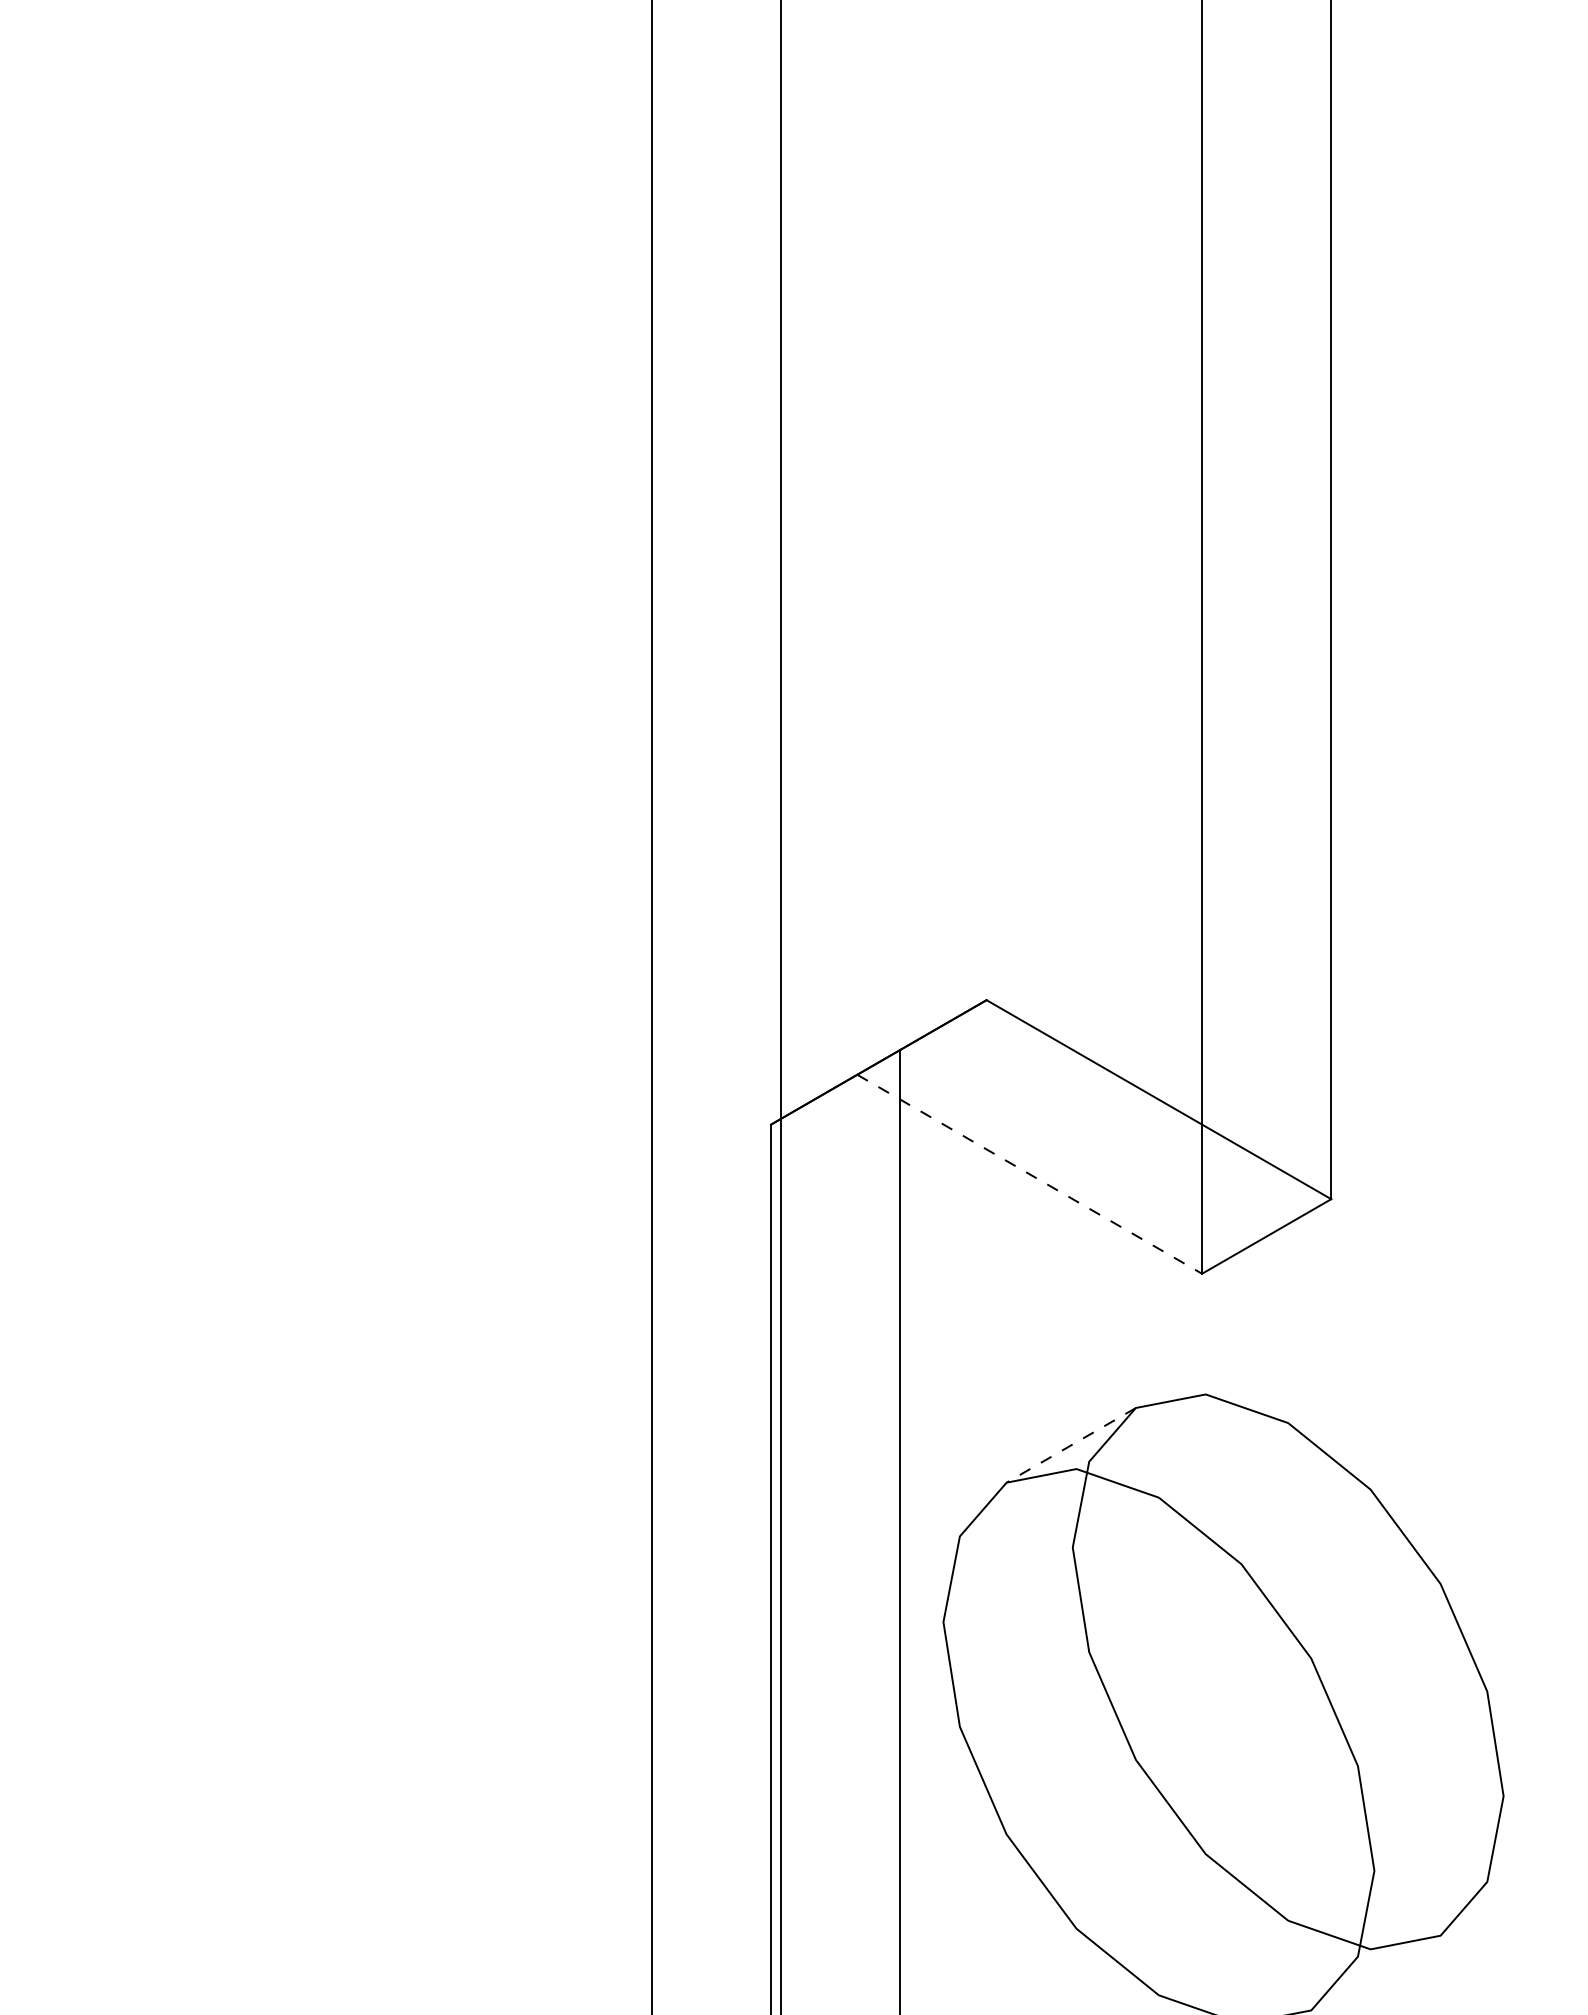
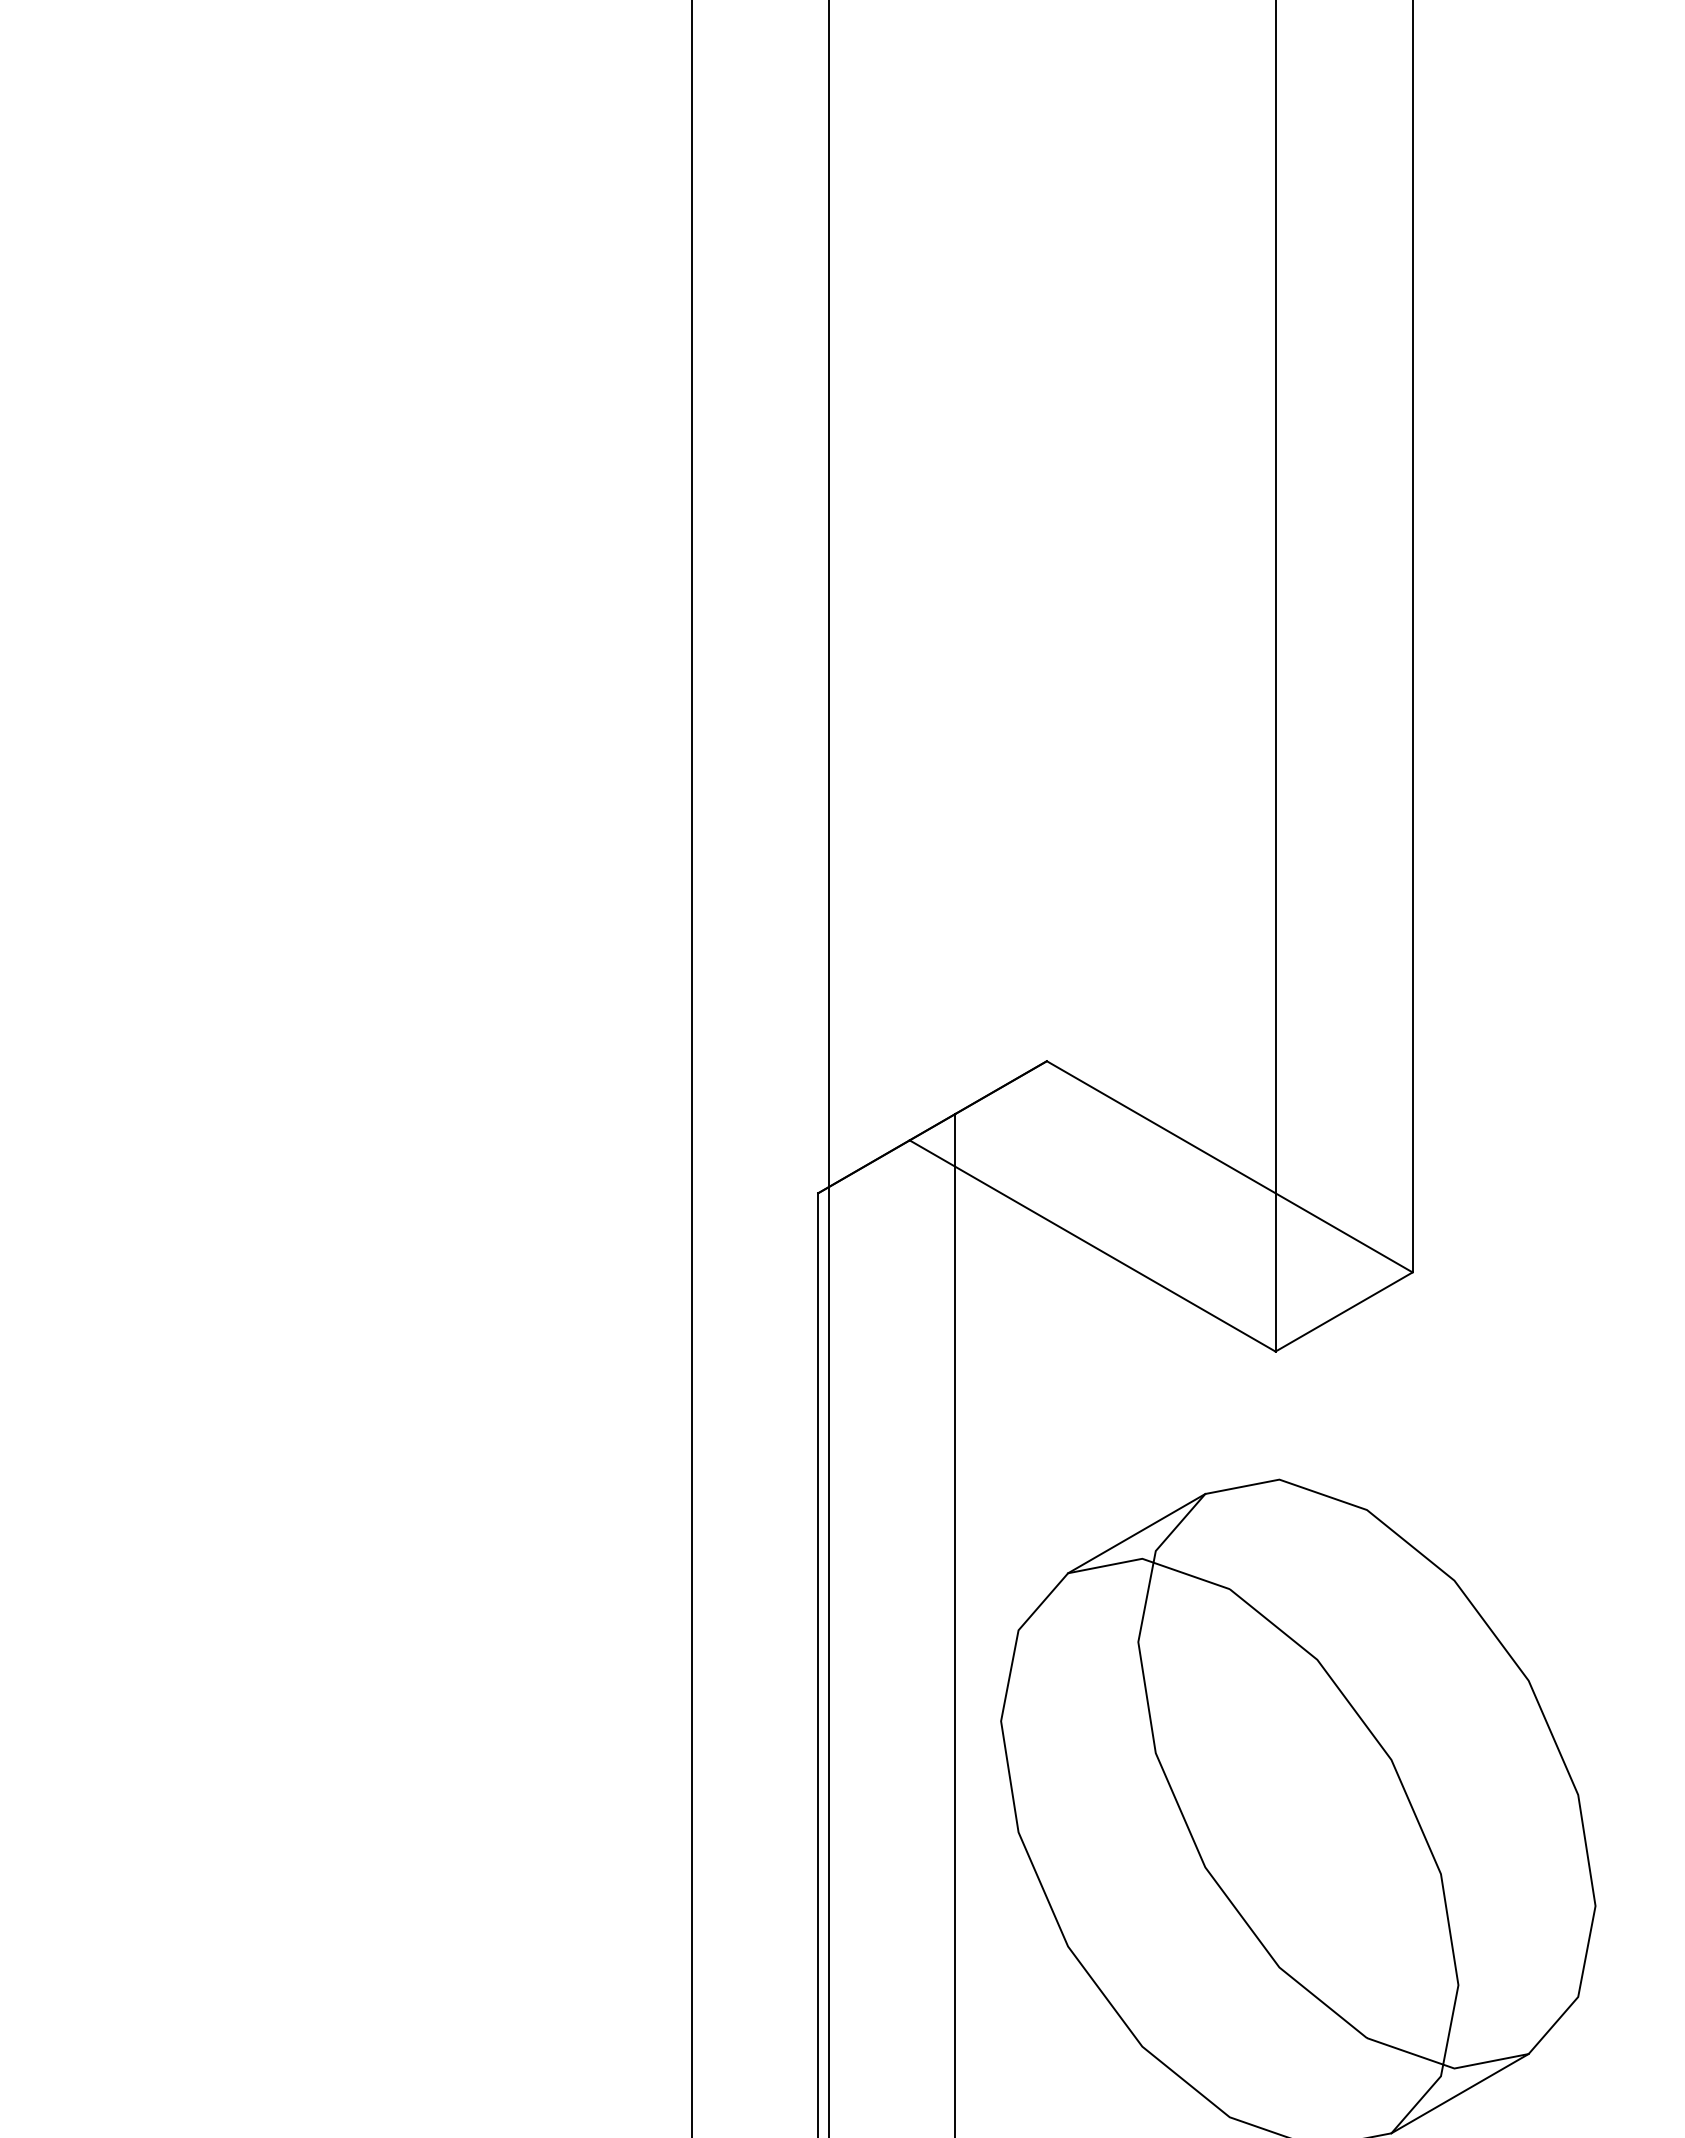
line: (1030, 1174) -> (1093, 1246), dashed -> solid
line: (1071, 1445) -> (1136, 1533), dashed -> solid
line: (1375, 1972) -> (1459, 2093), added

